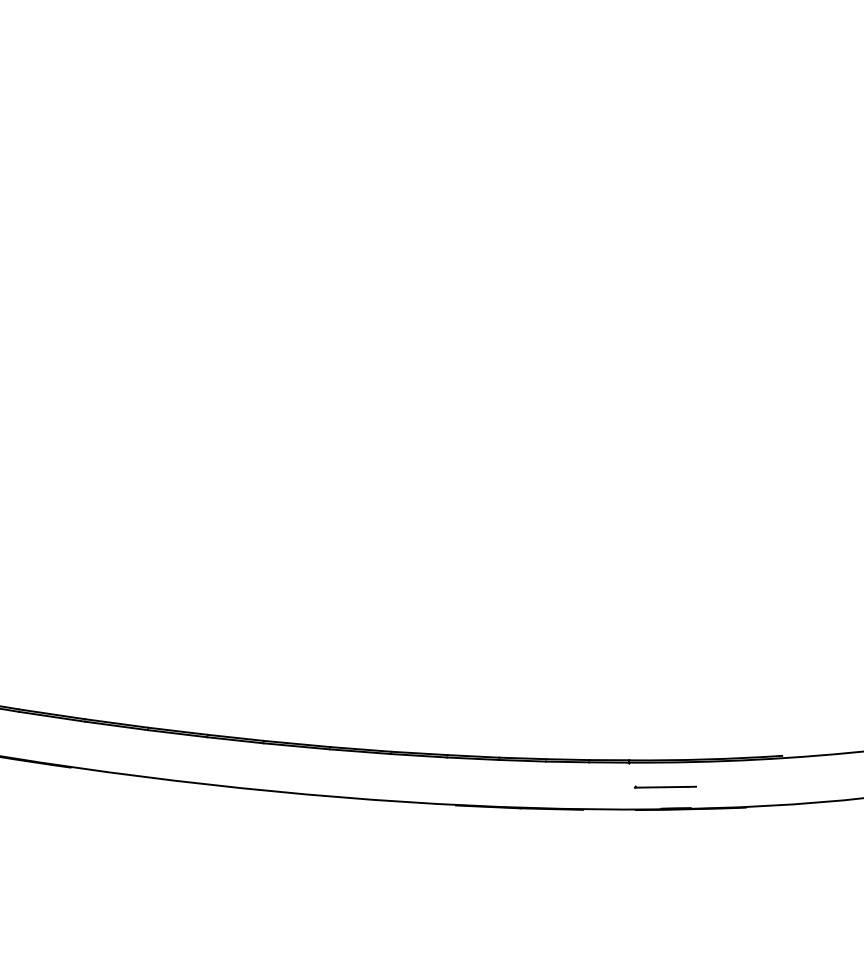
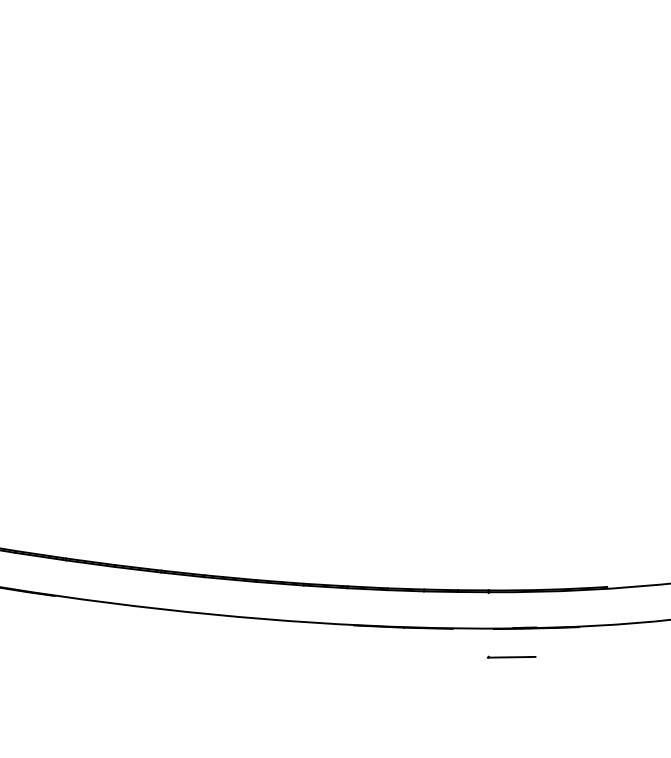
line: (665, 786) -> (511, 656), moved

